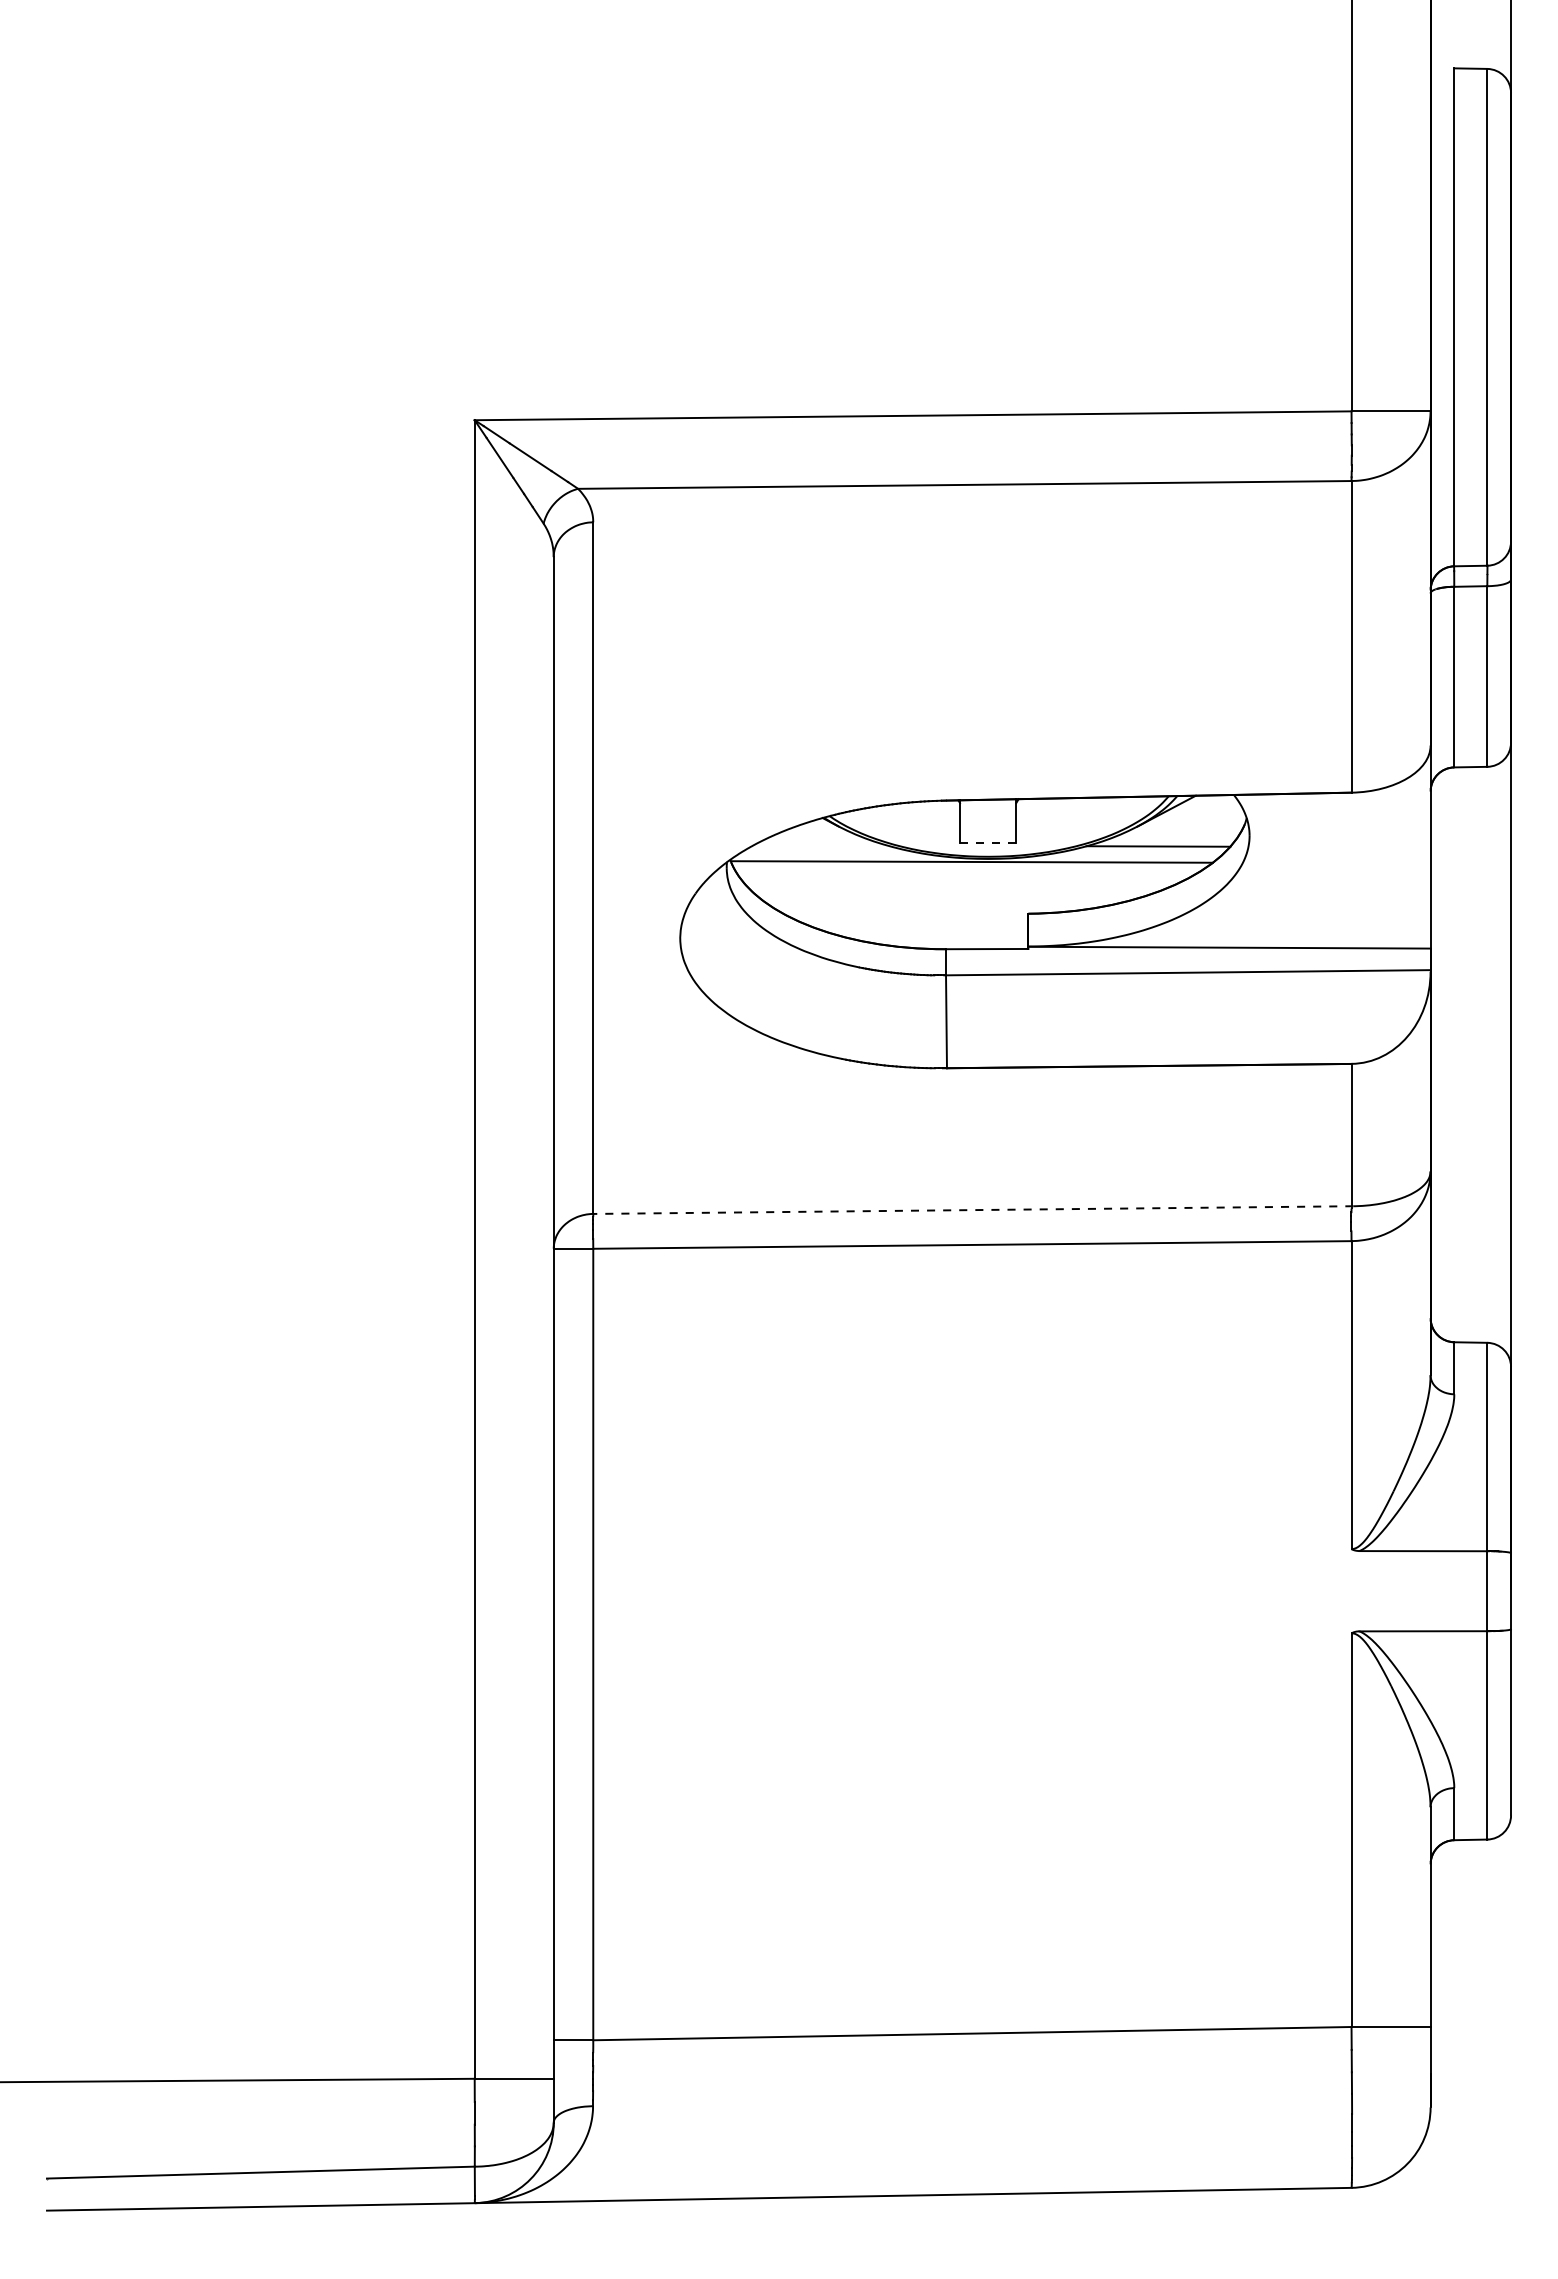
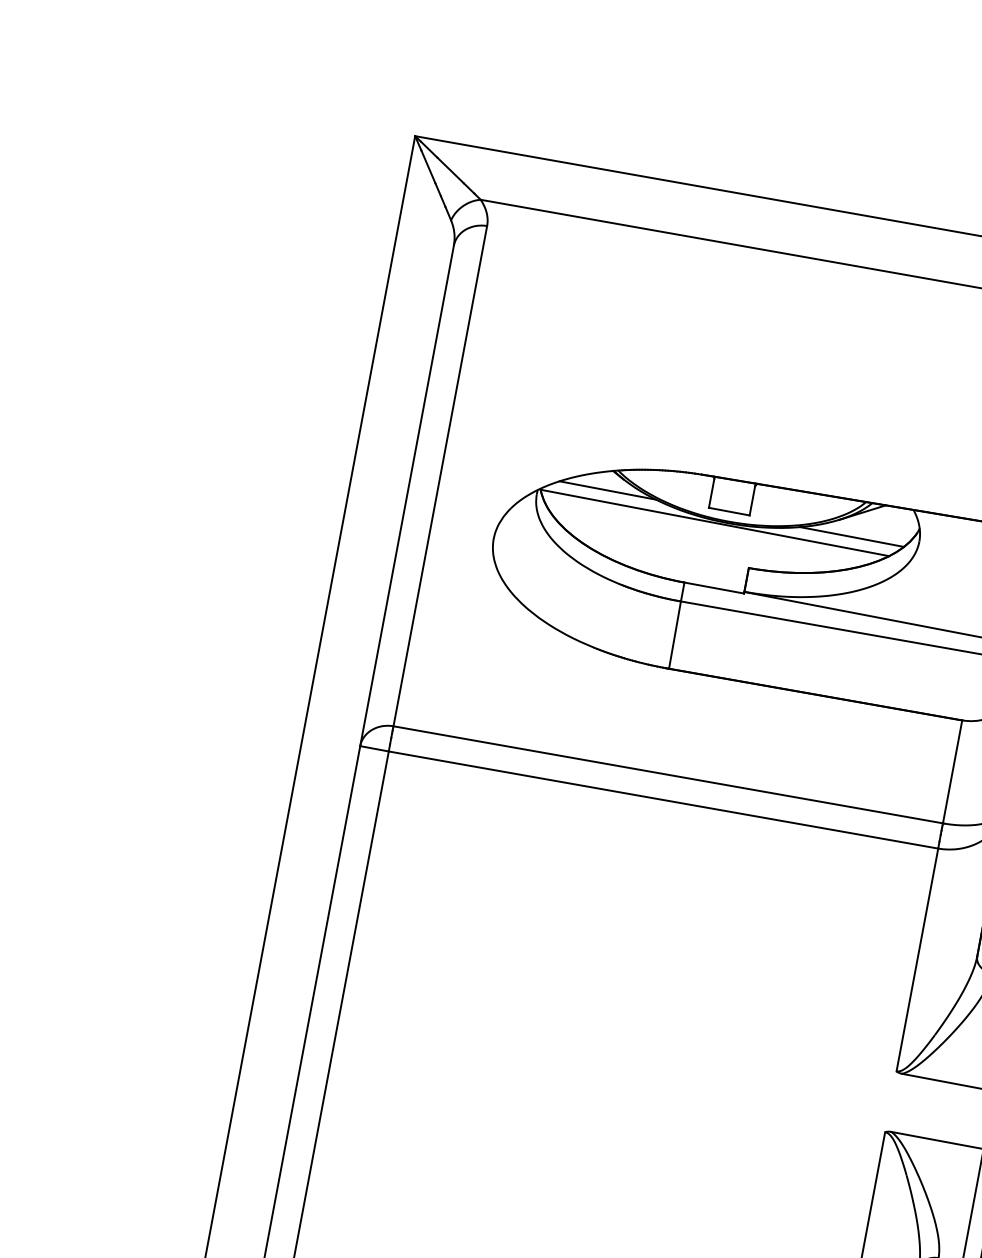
line: (988, 843) -> (729, 511), dashed -> solid
line: (820, 845) -> (607, 490), added
line: (972, 1210) -> (668, 775), dashed -> solid

